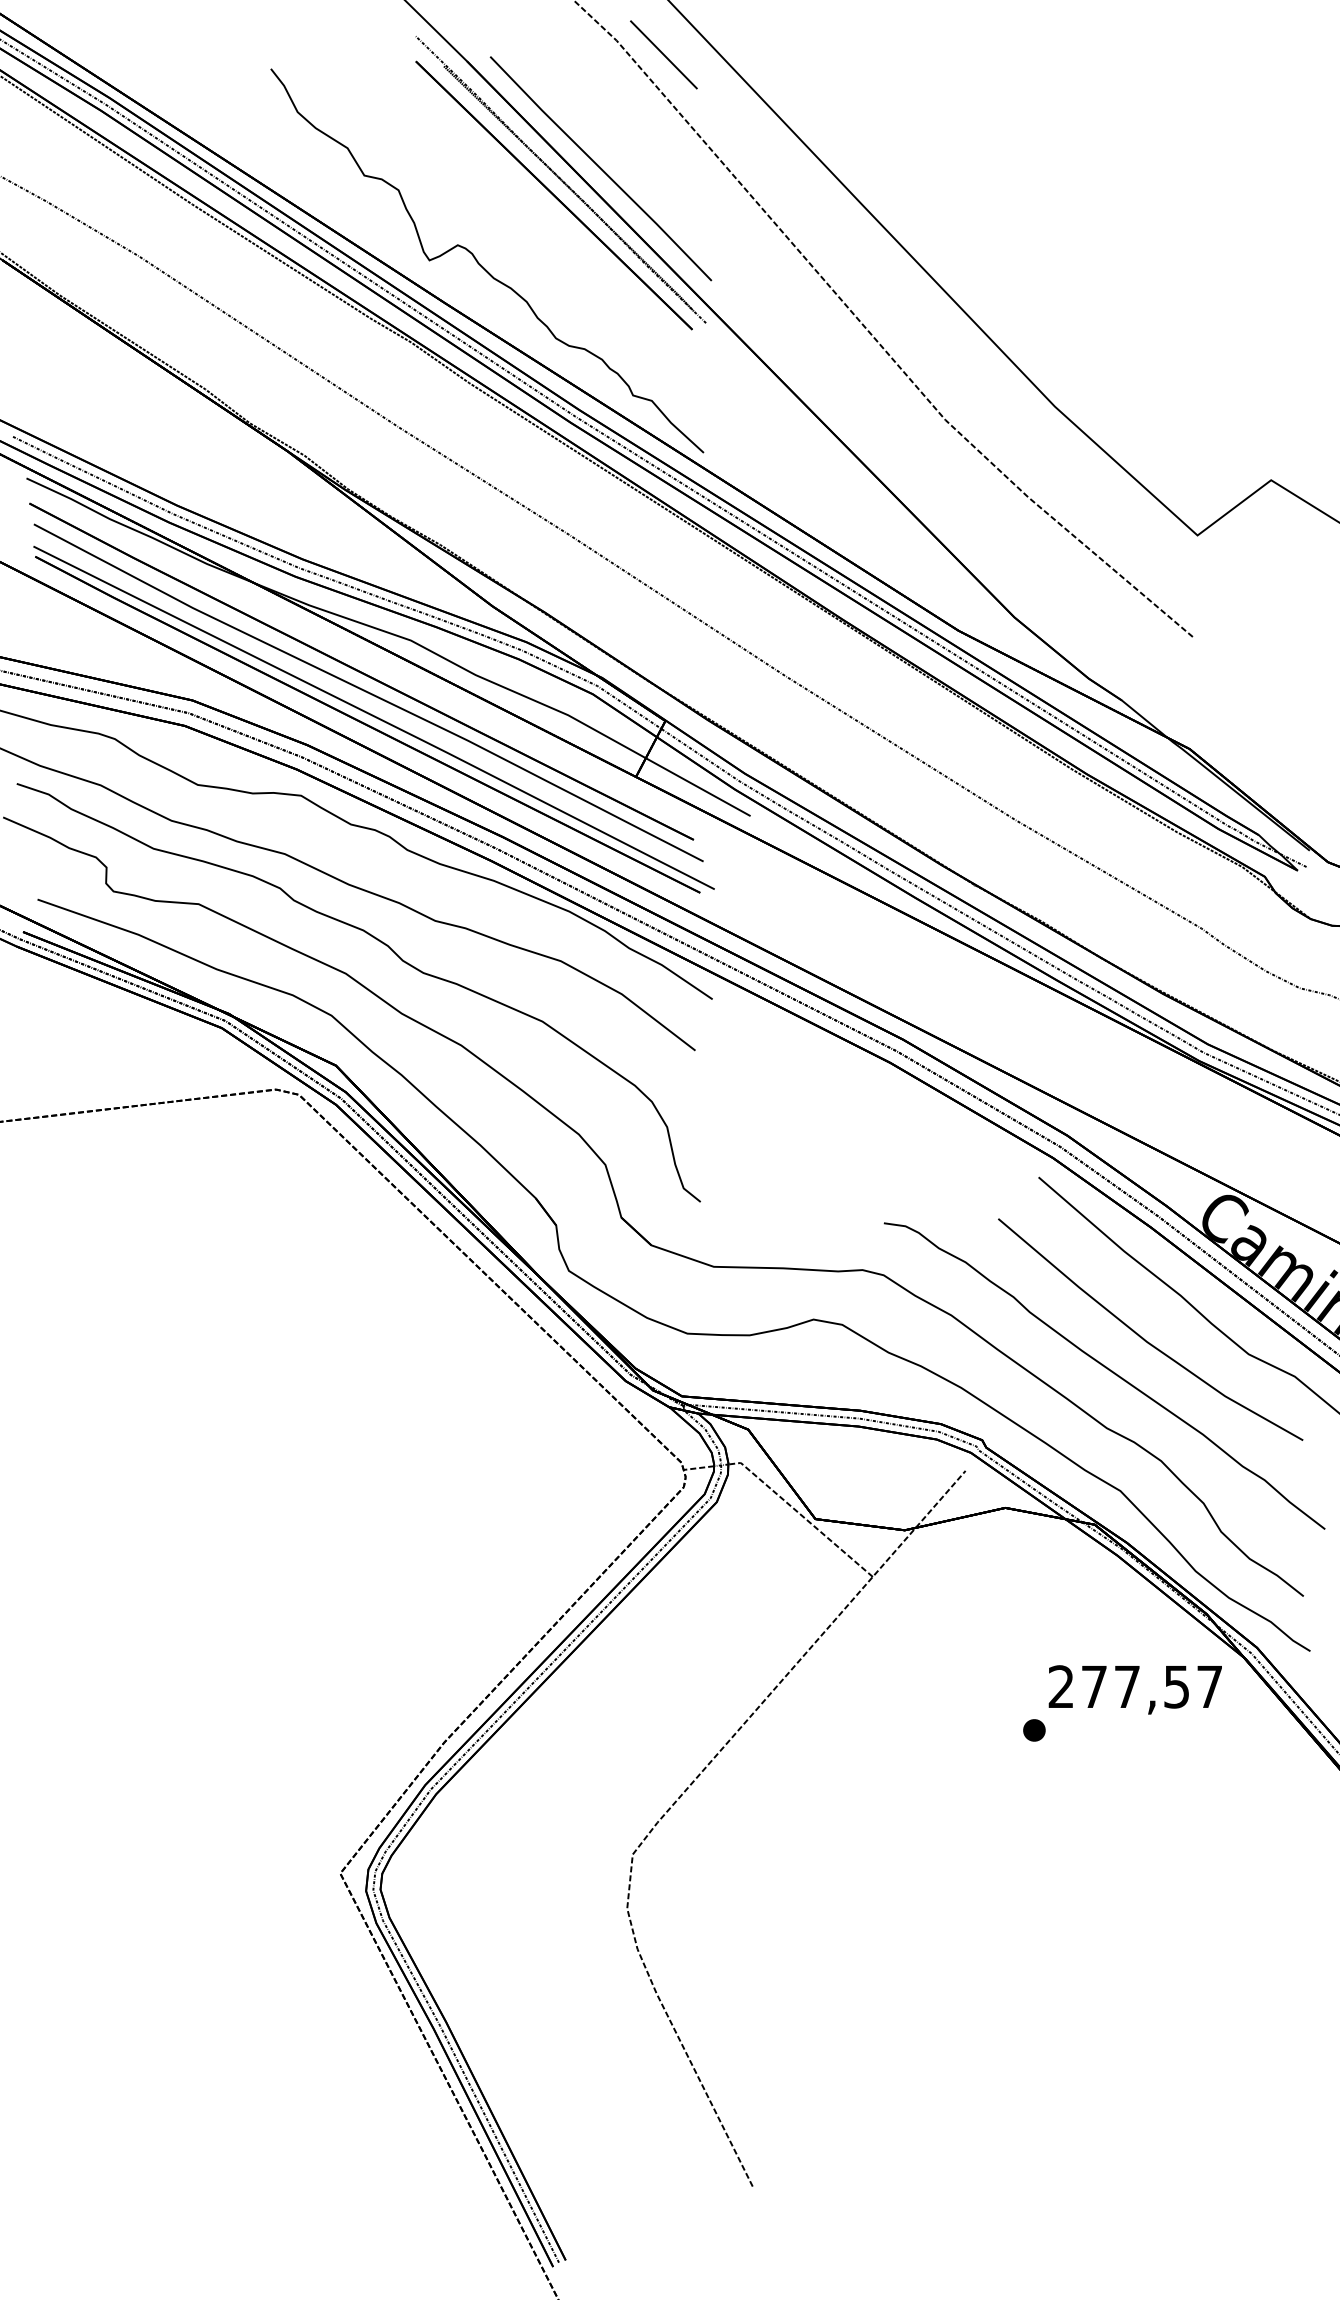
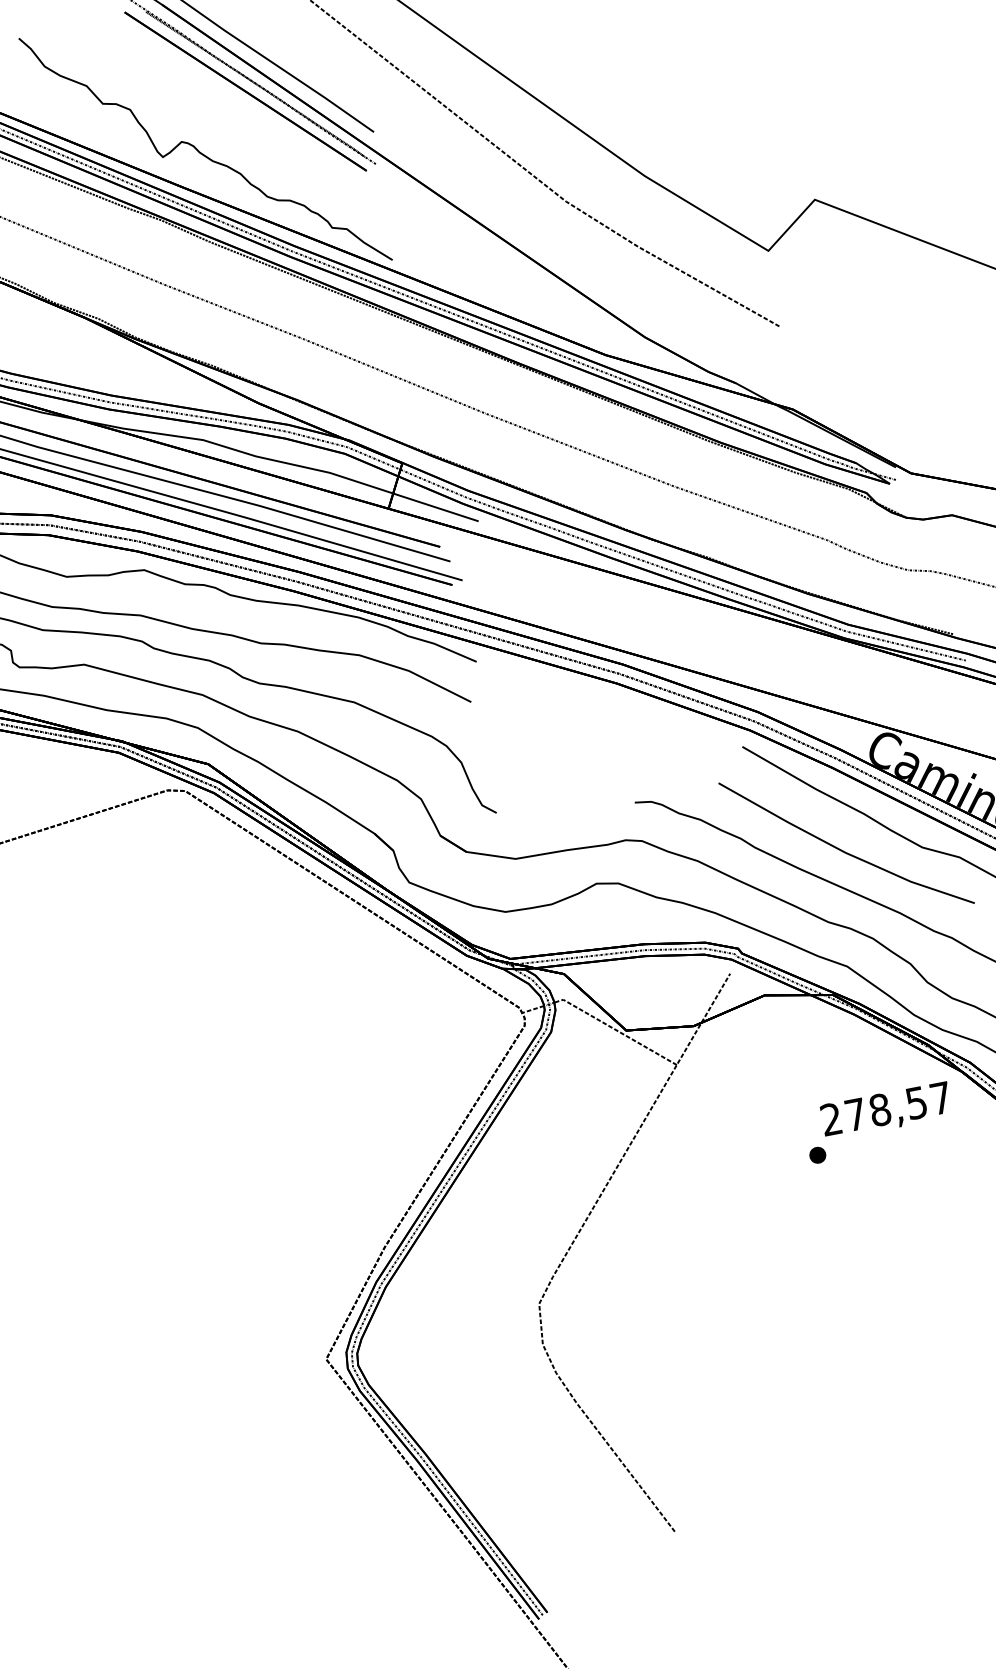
text: (1127, 1686) -> (880, 1109), 277,57 -> 278,57

